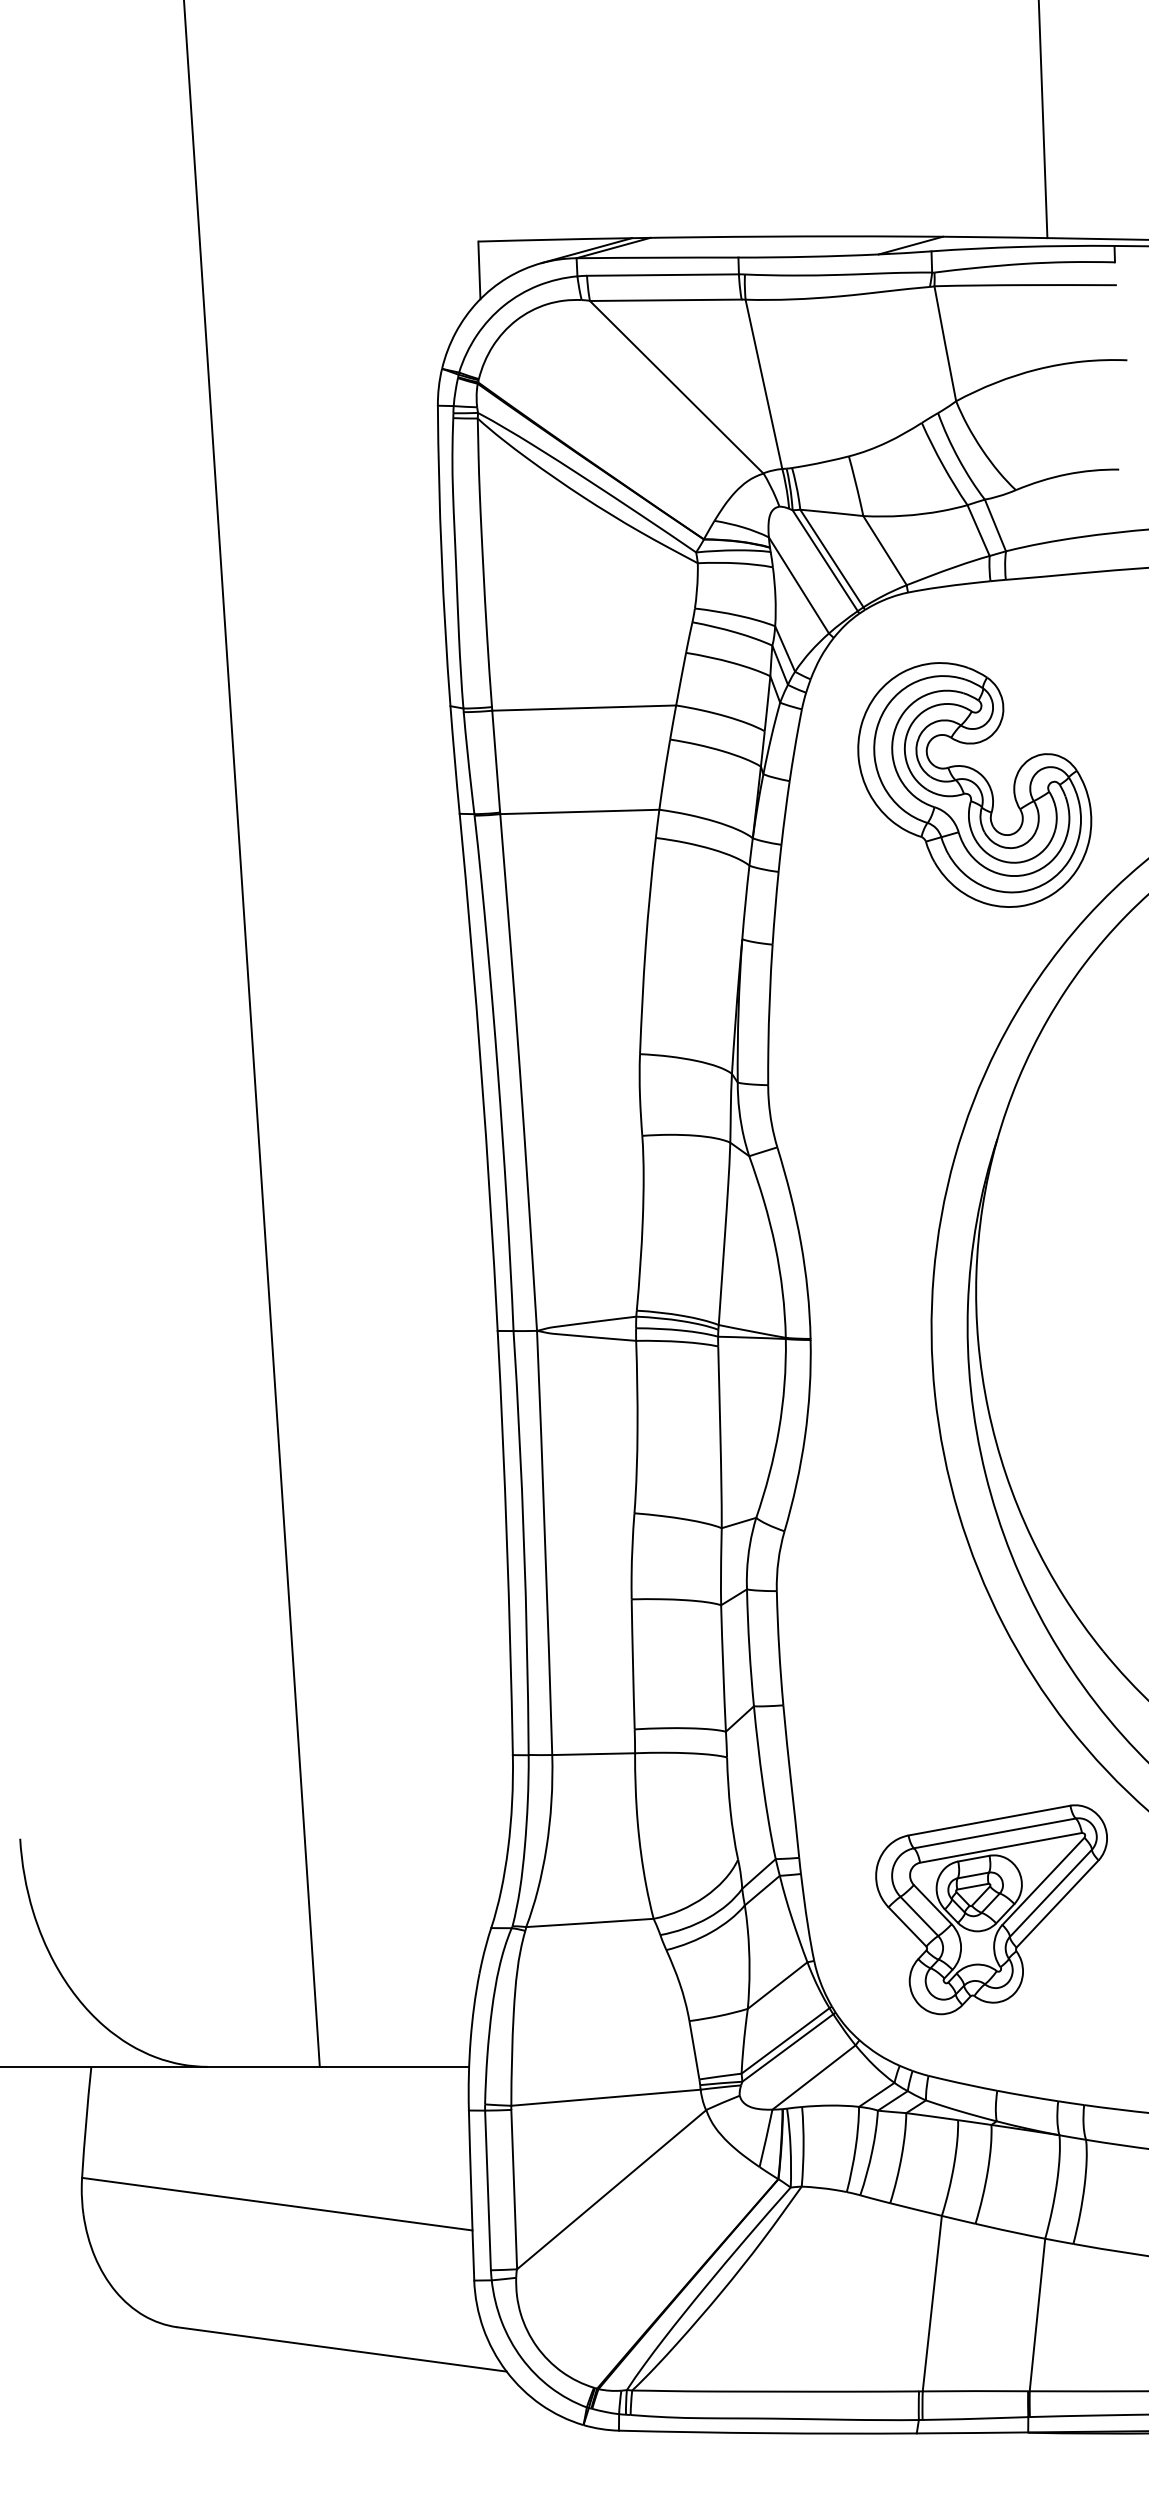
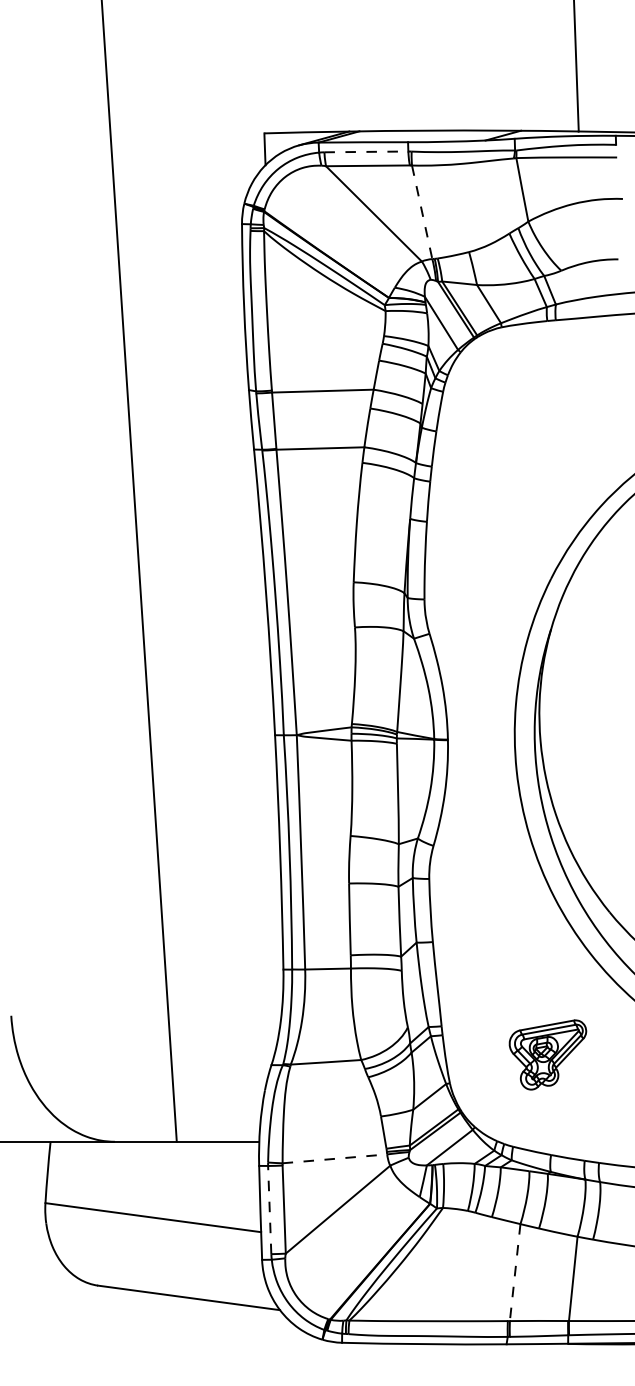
line: (663, 274) -> (366, 151), solid -> dashed
line: (764, 384) -> (422, 212), solid -> dashed
part: (974, 784) -> (538, 433), removed
part: (990, 1908) -> (547, 1054), size x0.6
line: (607, 2097) -> (335, 1158), solid -> dashed
line: (487, 2189) -> (269, 1209), solid -> dashed
line: (932, 2303) -> (515, 1272), solid -> dashed

